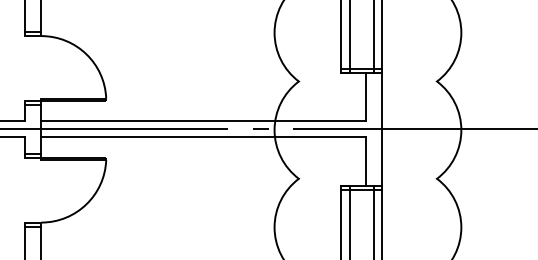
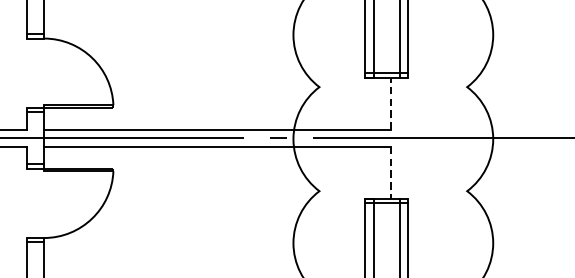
line: (365, 96) -> (390, 103), solid -> dashed
line: (381, 129) -> (407, 138), removed
line: (365, 162) -> (390, 173), solid -> dashed

